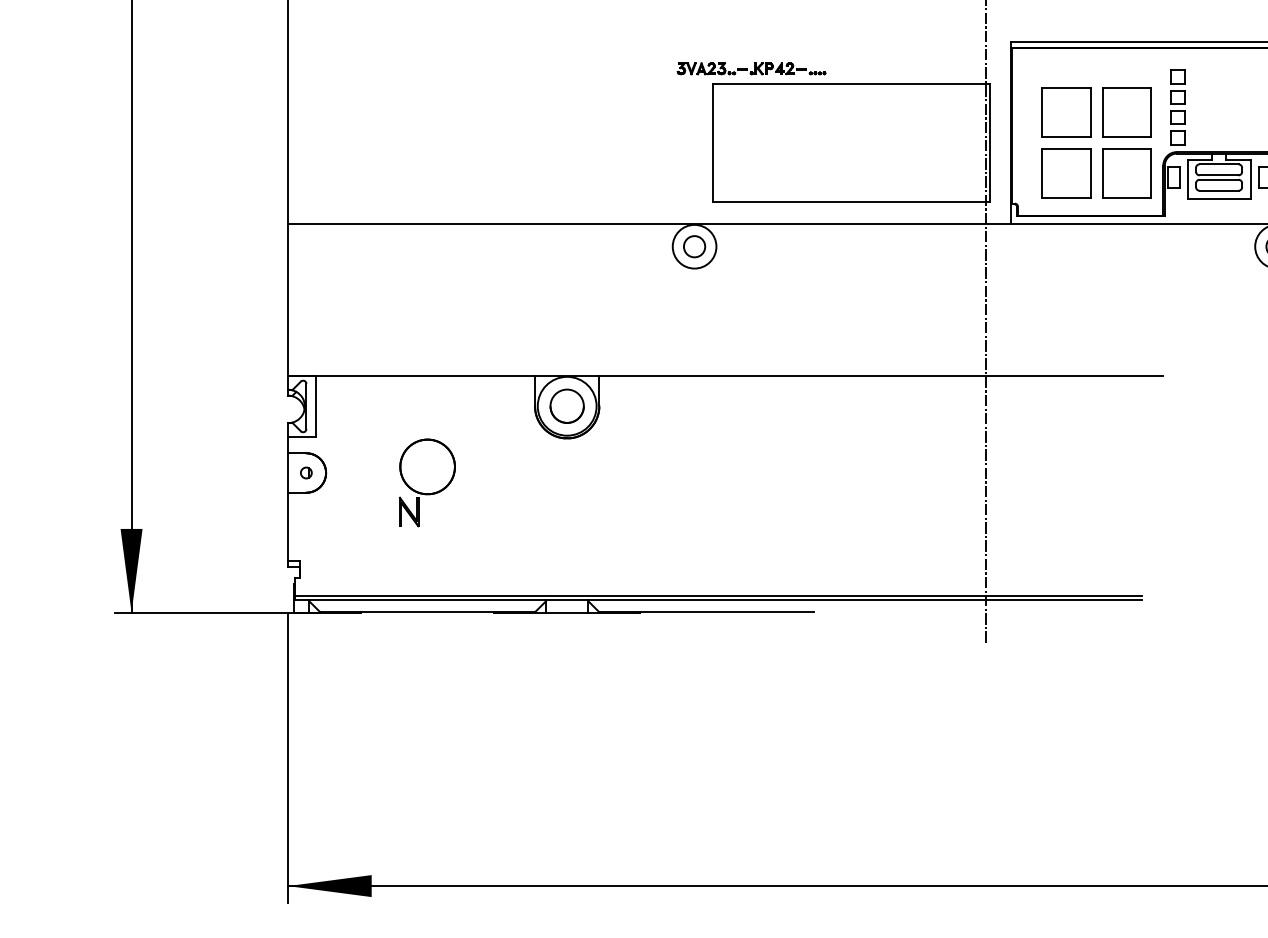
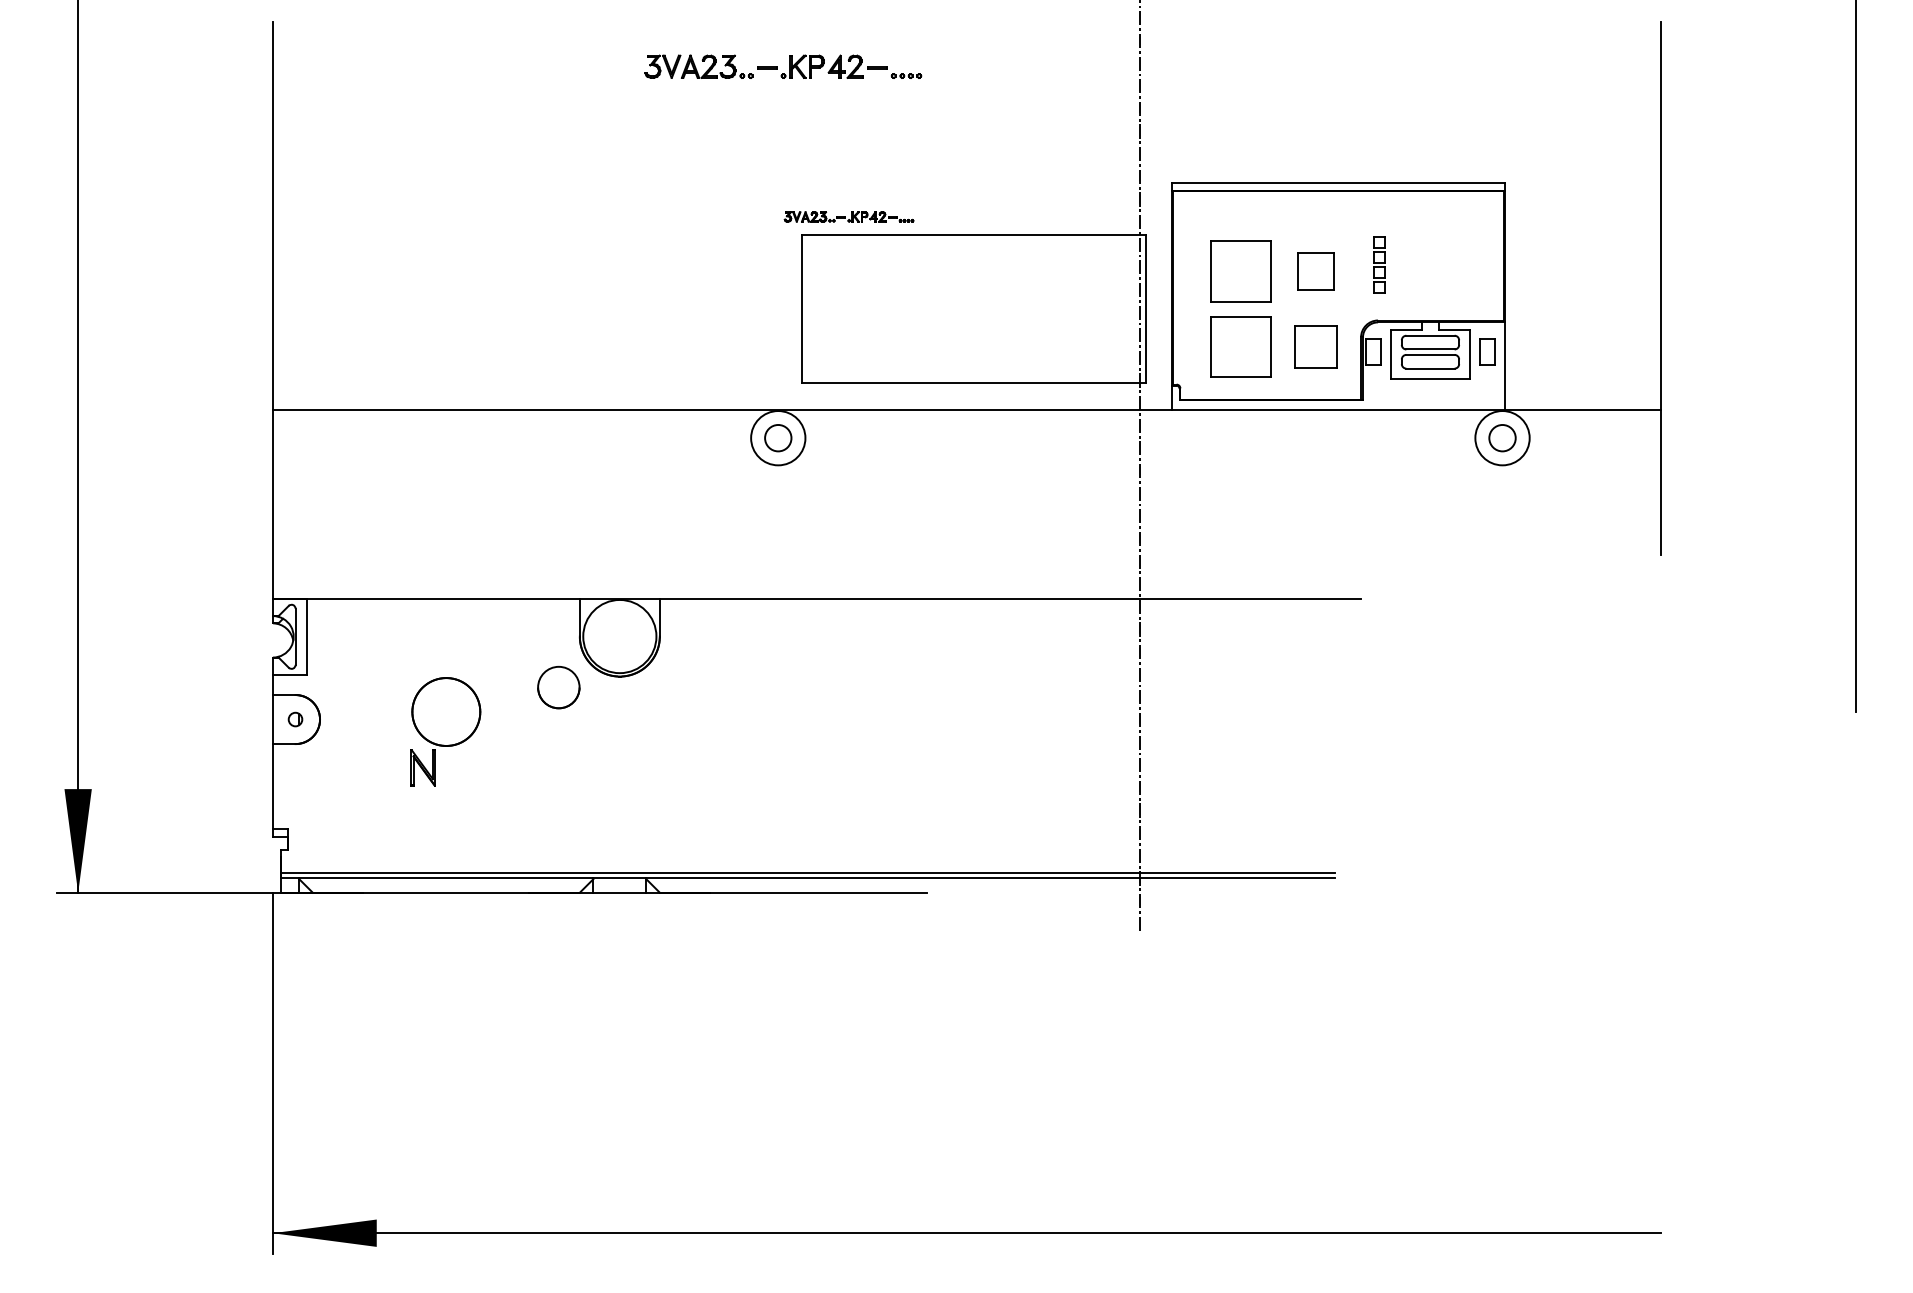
part: (751, 68) -> (848, 216), size x0.7
part: (1178, 107) -> (1379, 264), size x0.6
part: (1126, 112) -> (1315, 271), size x0.6
part: (1126, 172) -> (1315, 346), size x0.7
circle: (566, 406) -> (558, 687), moved

